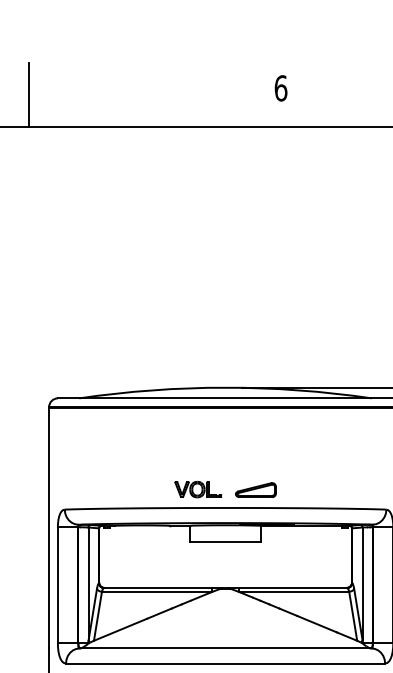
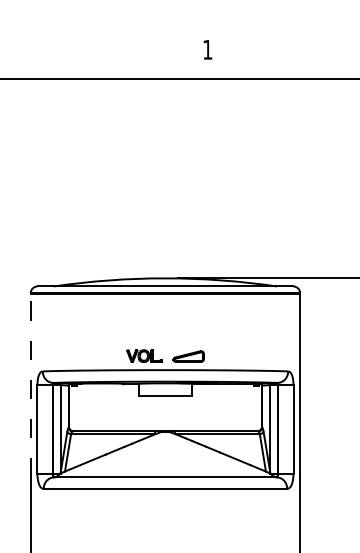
text: (280, 87) -> (207, 49), 6 -> 1
line: (29, 94) -> (15, 54), removed
line: (48, 526) -> (30, 384), solid -> dashed

